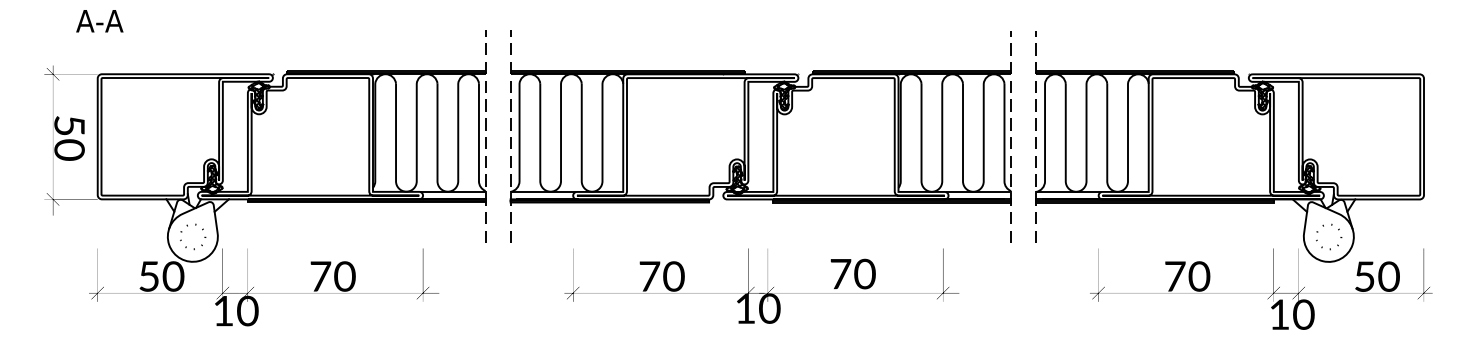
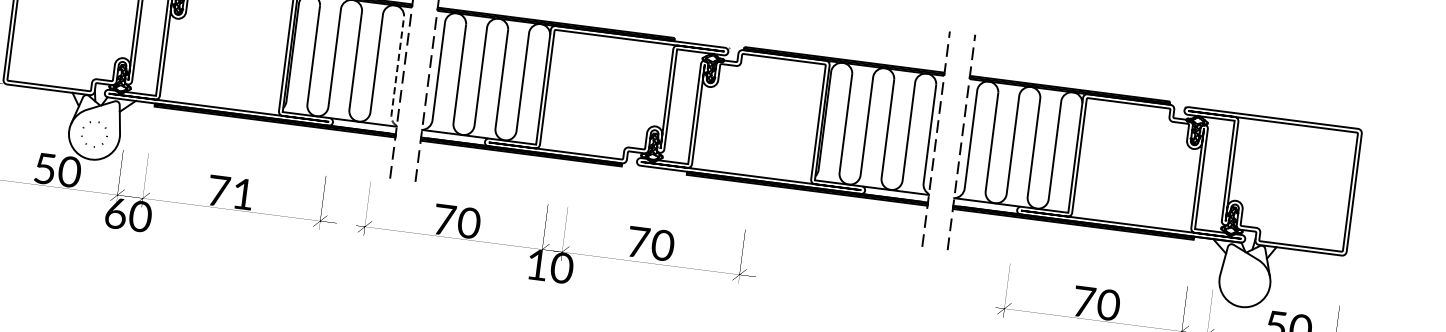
line: (478, 142) -> (395, 75), solid -> dashed
circle: (1329, 236) -> (1245, 281), removed
text: (344, 276) -> (242, 194), 70 -> 71
text: (761, 285) -> (556, 243), moved
text: (223, 311) -> (115, 213), 10 -> 60

